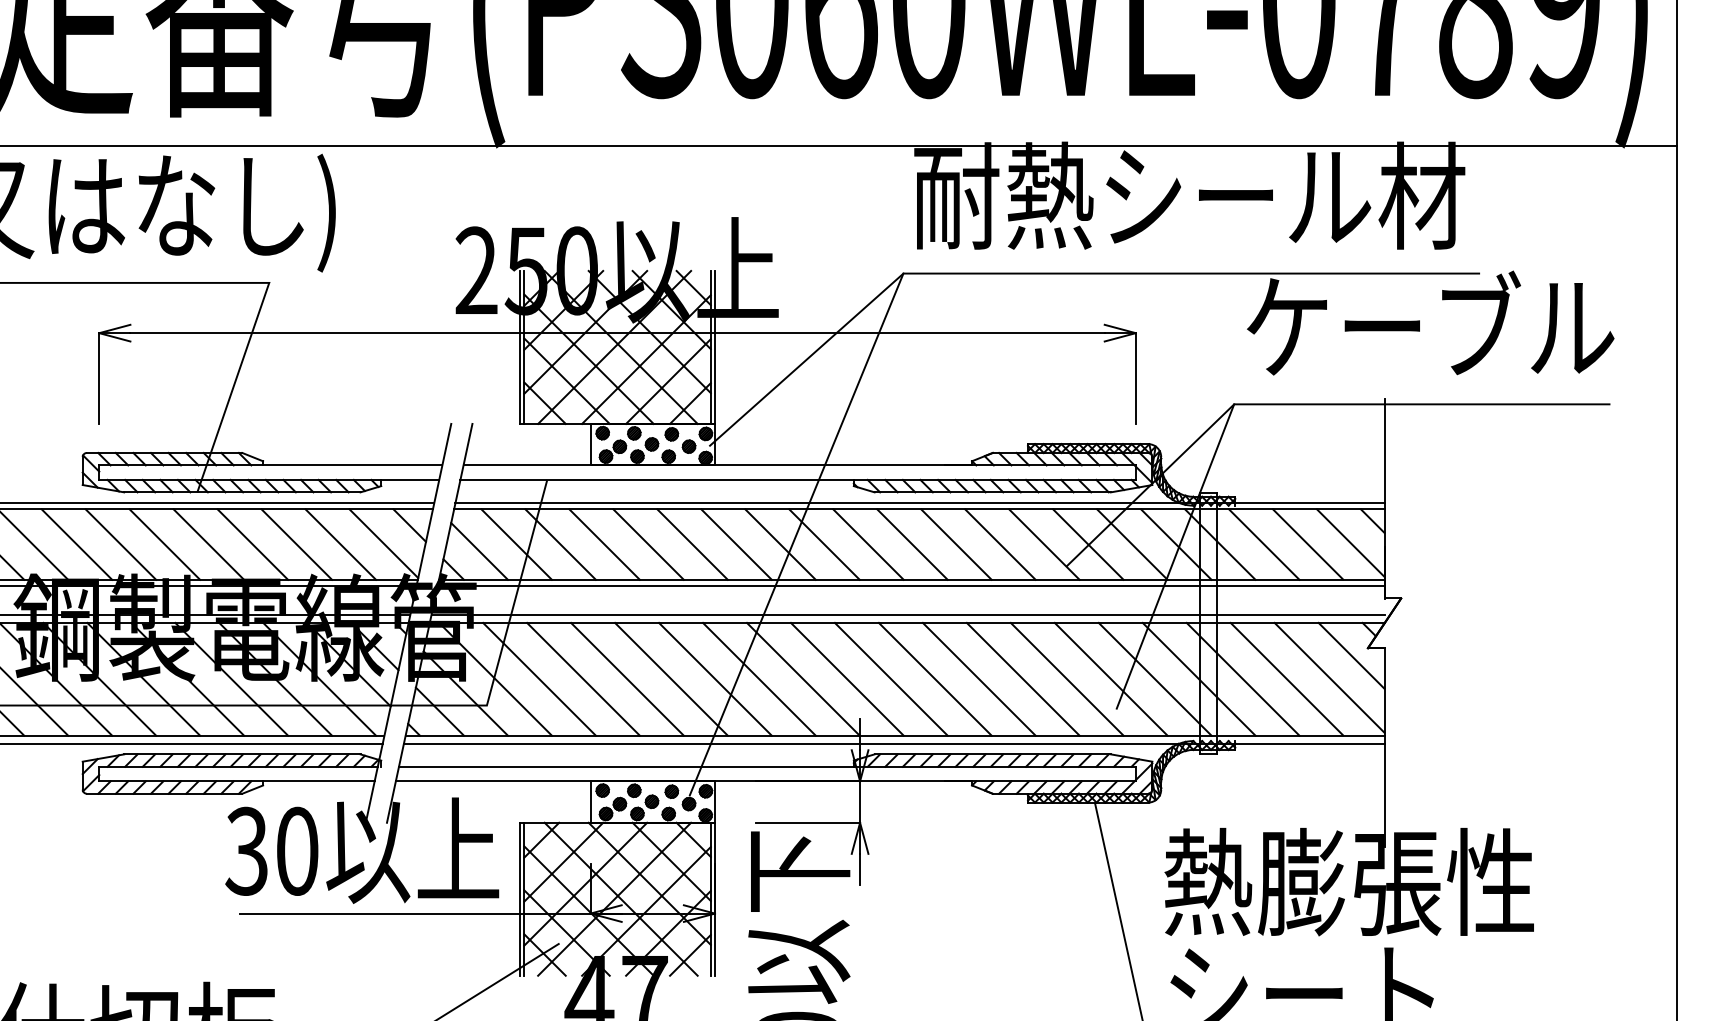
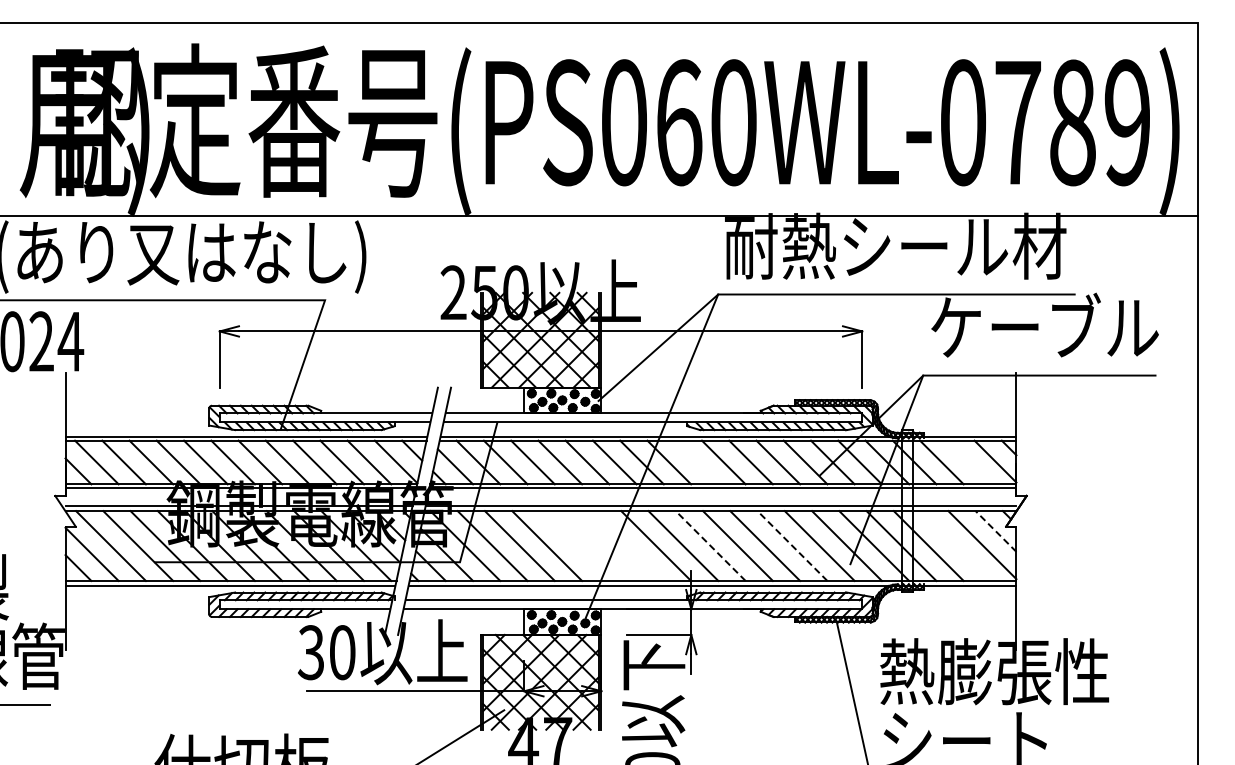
line: (868, 544) -> (696, 462), removed
line: (1307, 544) -> (968, 462), removed
line: (1352, 655) -> (996, 531), solid -> dashed
line: (671, 678) -> (574, 545), removed
line: (715, 678) -> (601, 545), removed
line: (758, 678) -> (628, 545), removed
line: (891, 678) -> (710, 545), solid -> dashed
line: (1023, 678) -> (792, 545), solid -> dashed
line: (1286, 678) -> (955, 545), removed

